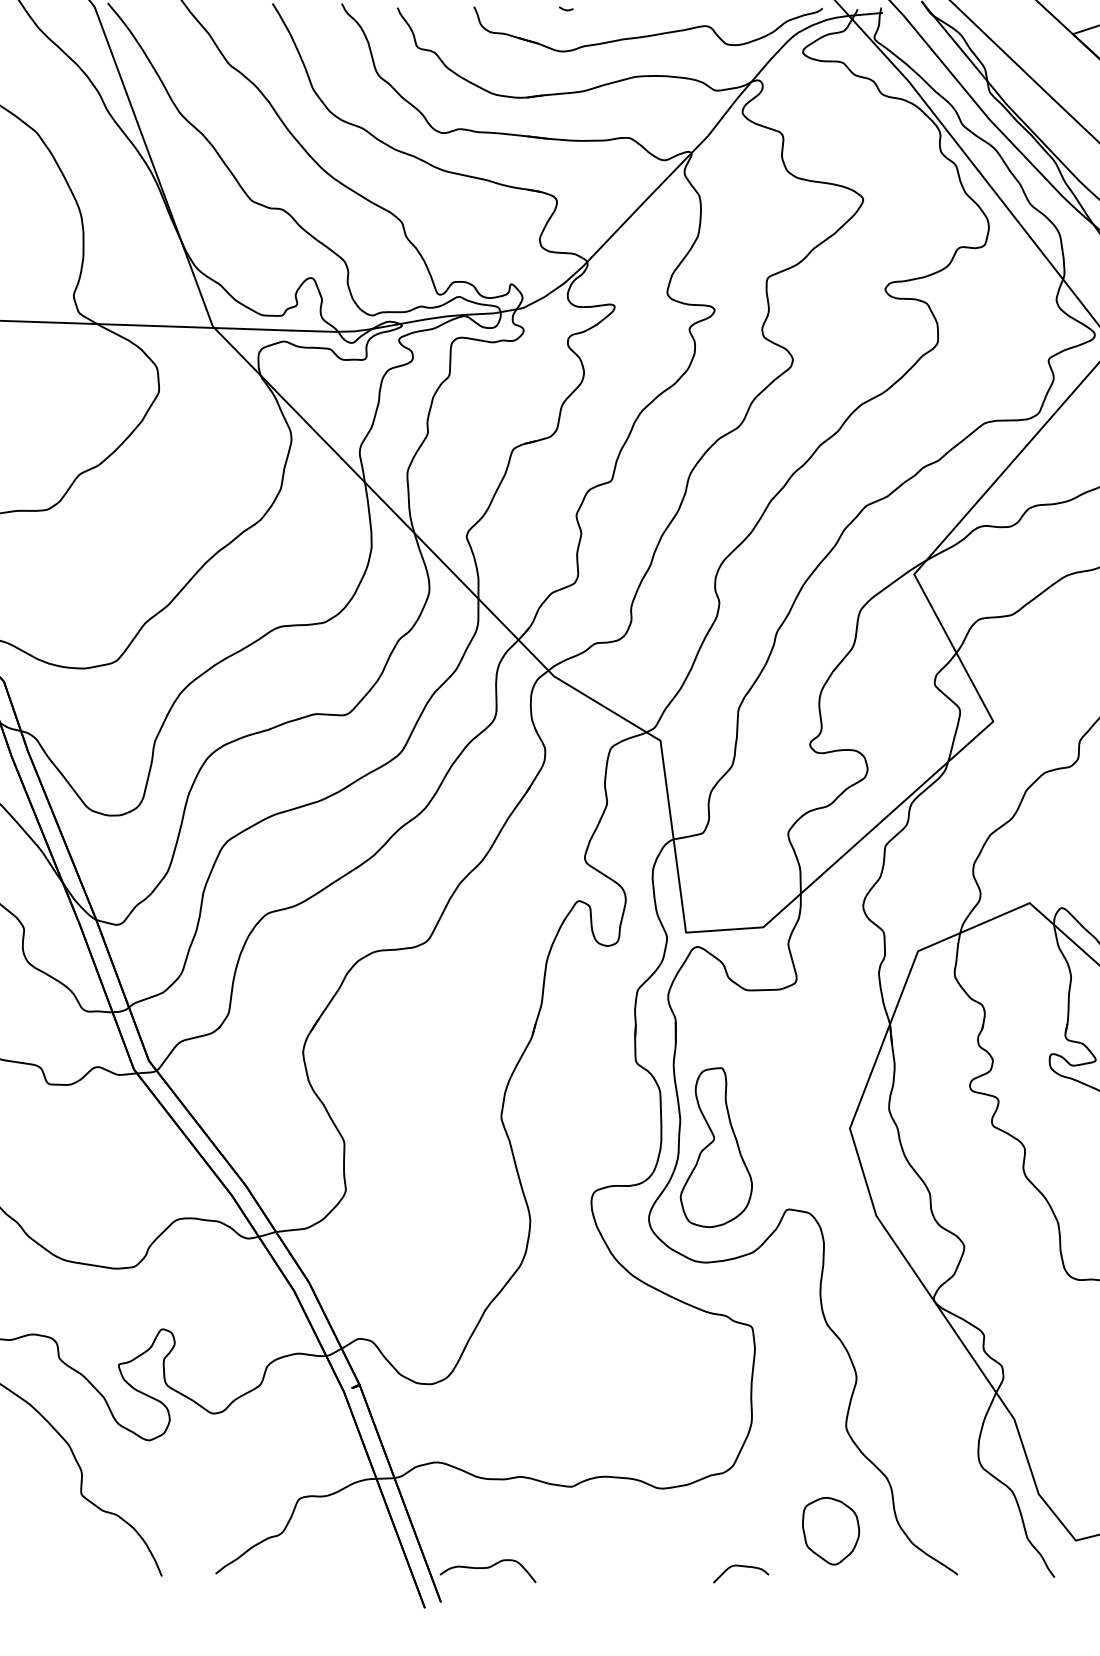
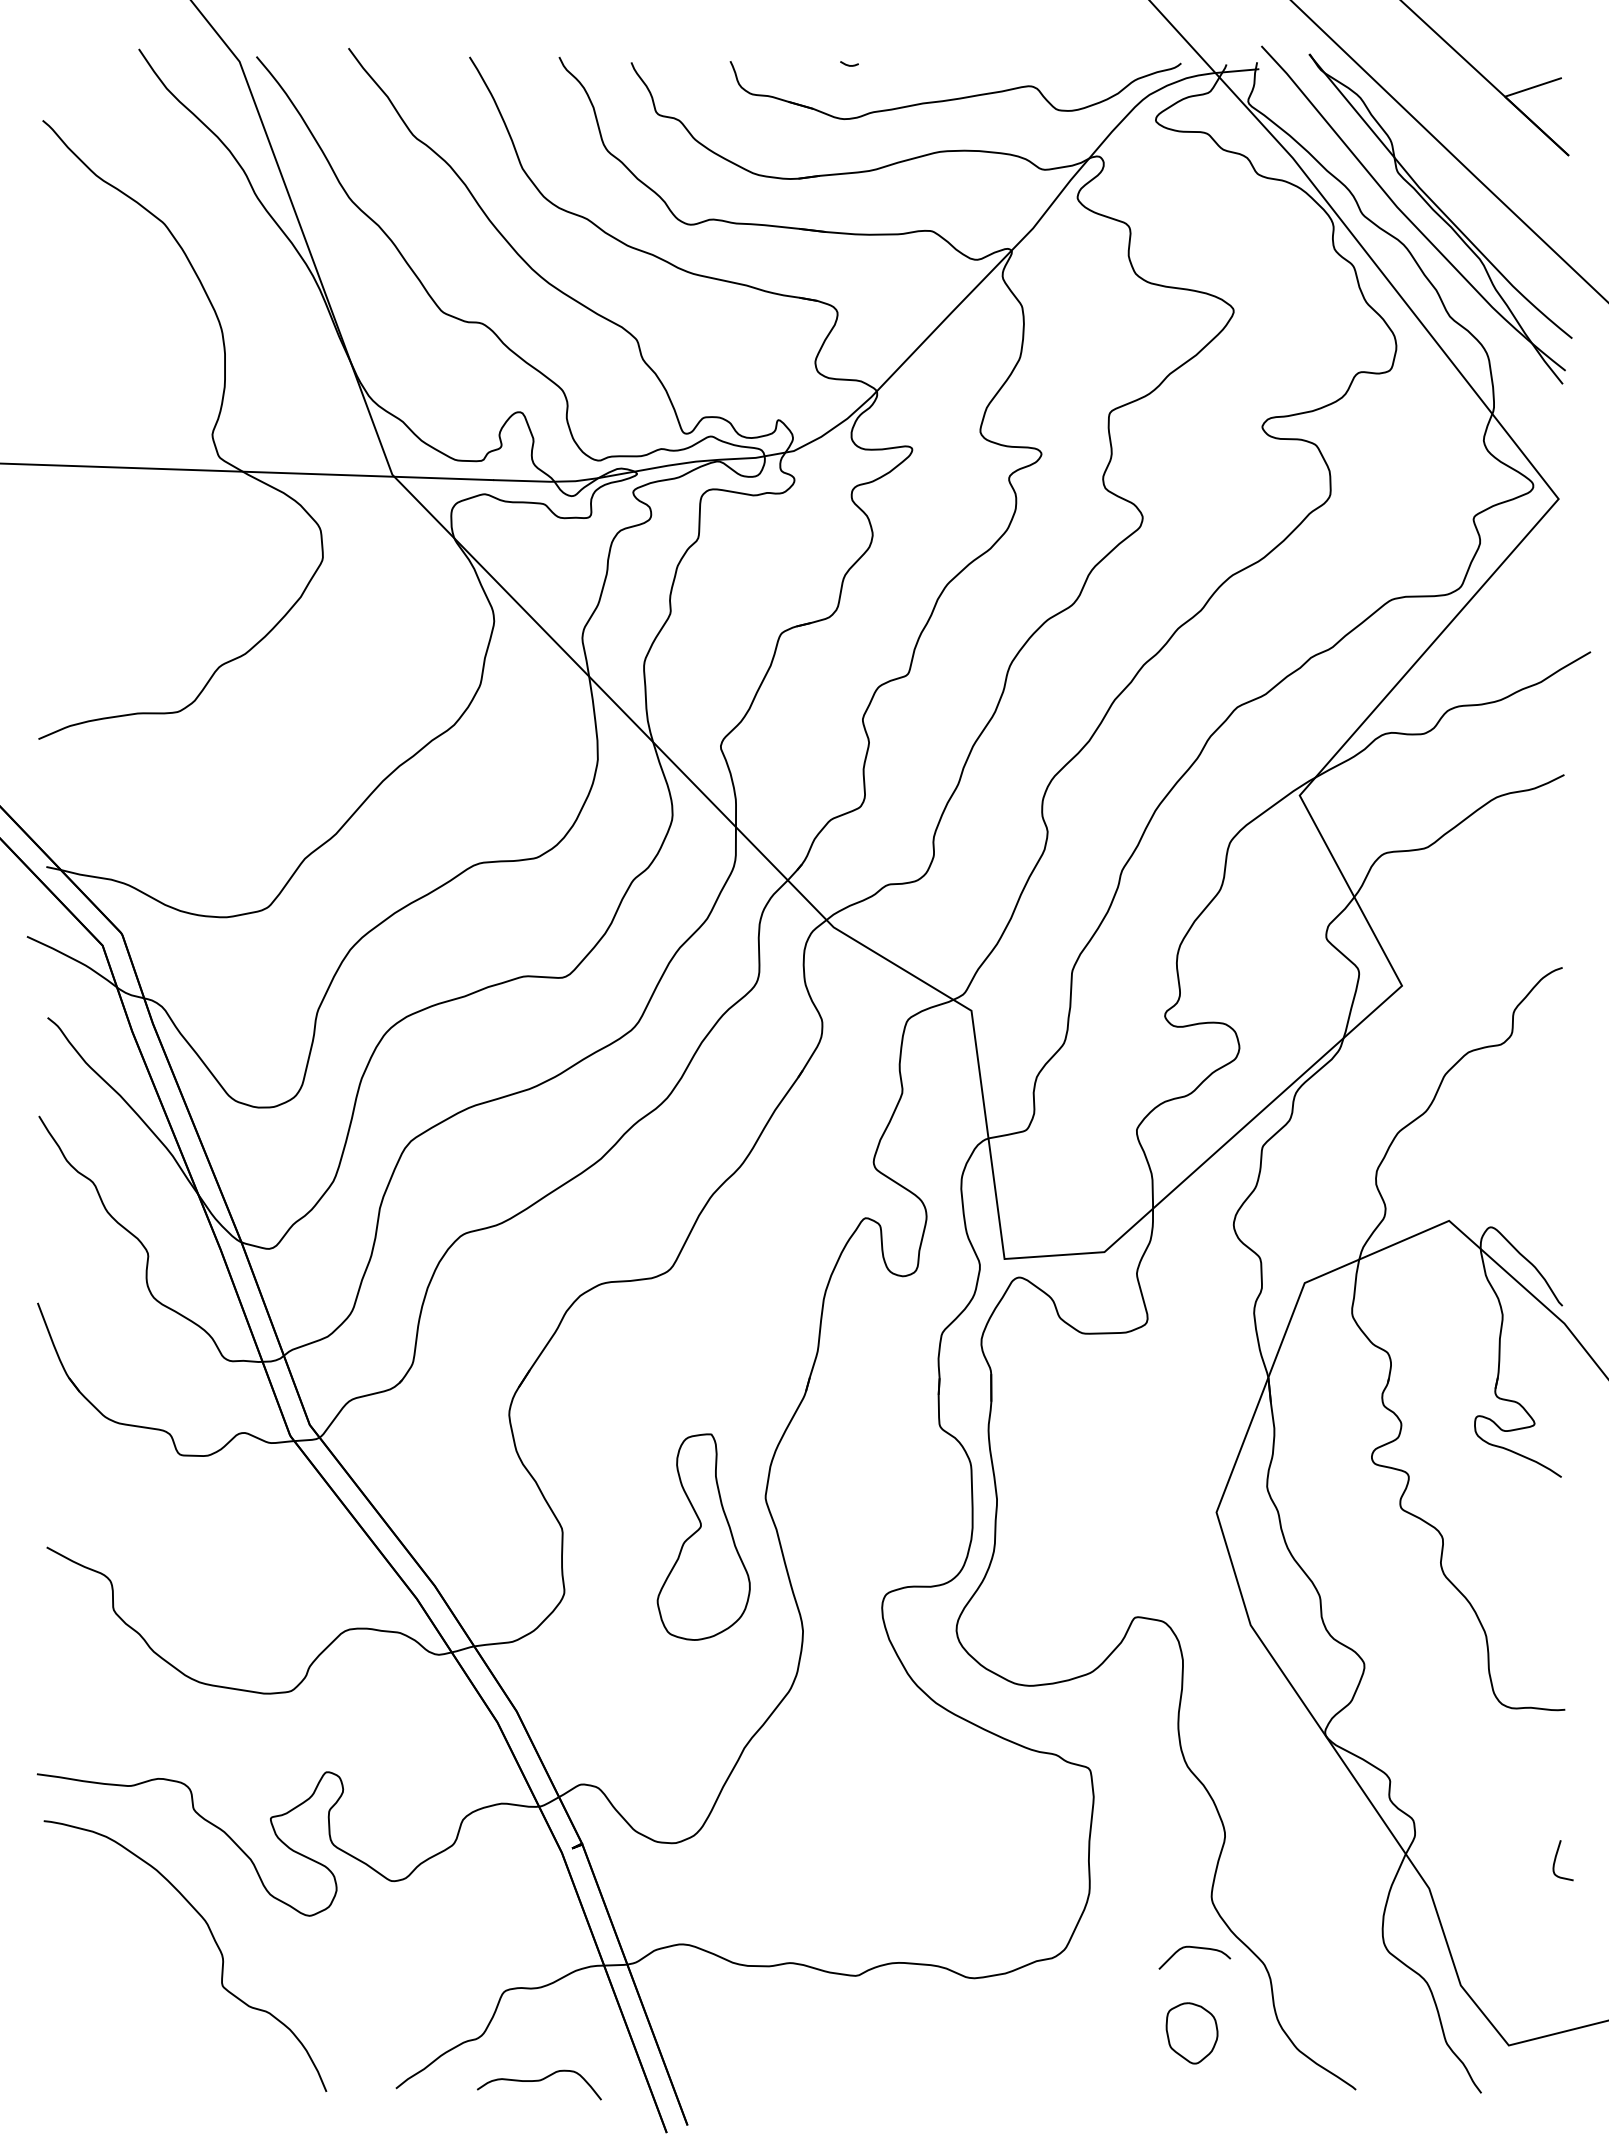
part: (716, 1147) -> (703, 1536), moved
part: (830, 1531) -> (1191, 2033), size x0.7
curve: (740, 1566) -> (1194, 1948), moved
curve: (488, 1568) -> (539, 2081), moved

